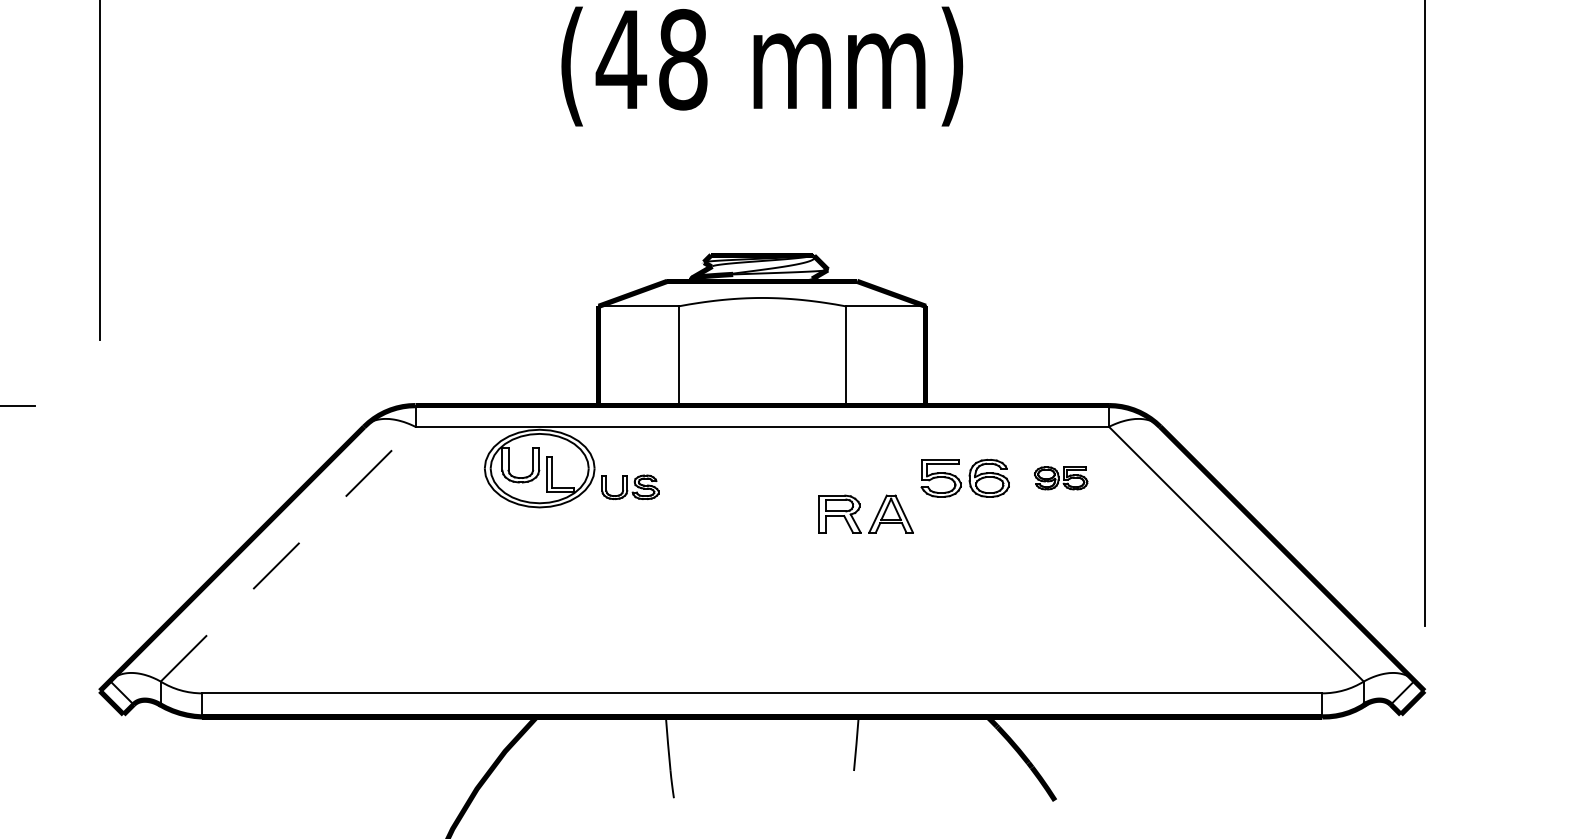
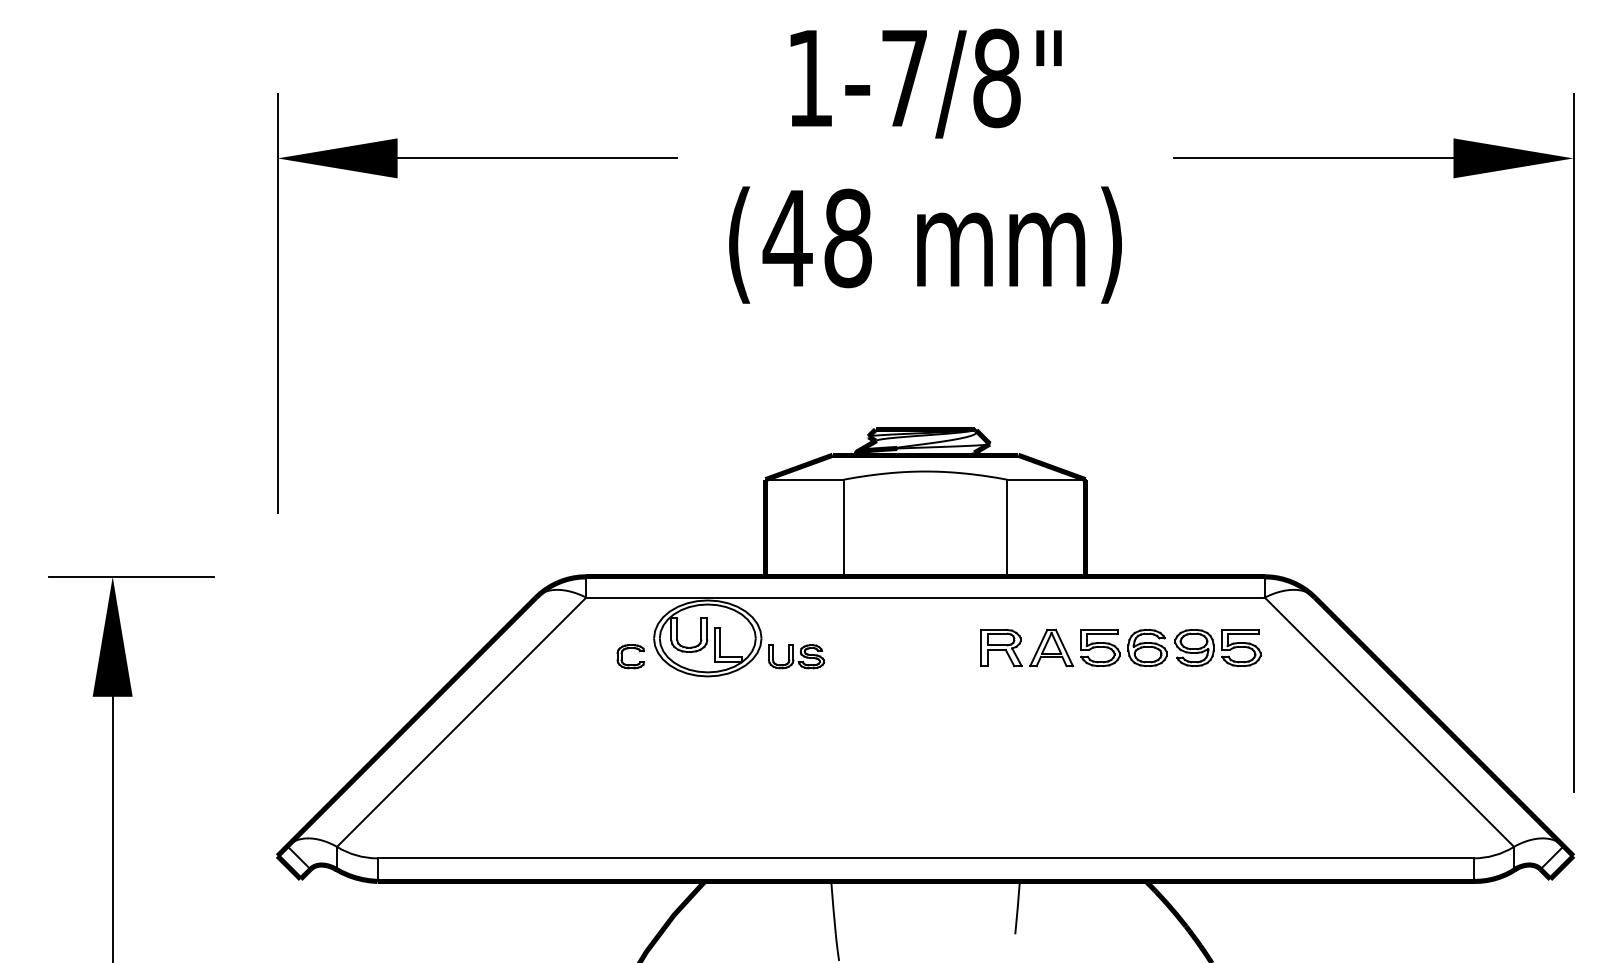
part: (1060, 477) -> (1217, 647), size x1.67
part: (458, 479) -> (628, 649), added
part: (859, 510) -> (1020, 644), moved
line: (288, 553) -> (462, 721), dashed -> solid

